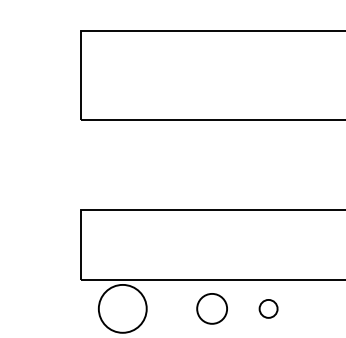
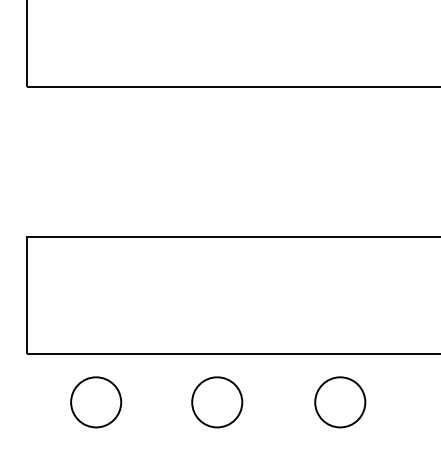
circle: (122, 308) -> (95, 401), size x0.62
circle: (211, 308) -> (216, 401), moved
circle: (268, 308) -> (339, 401), size x1.67

